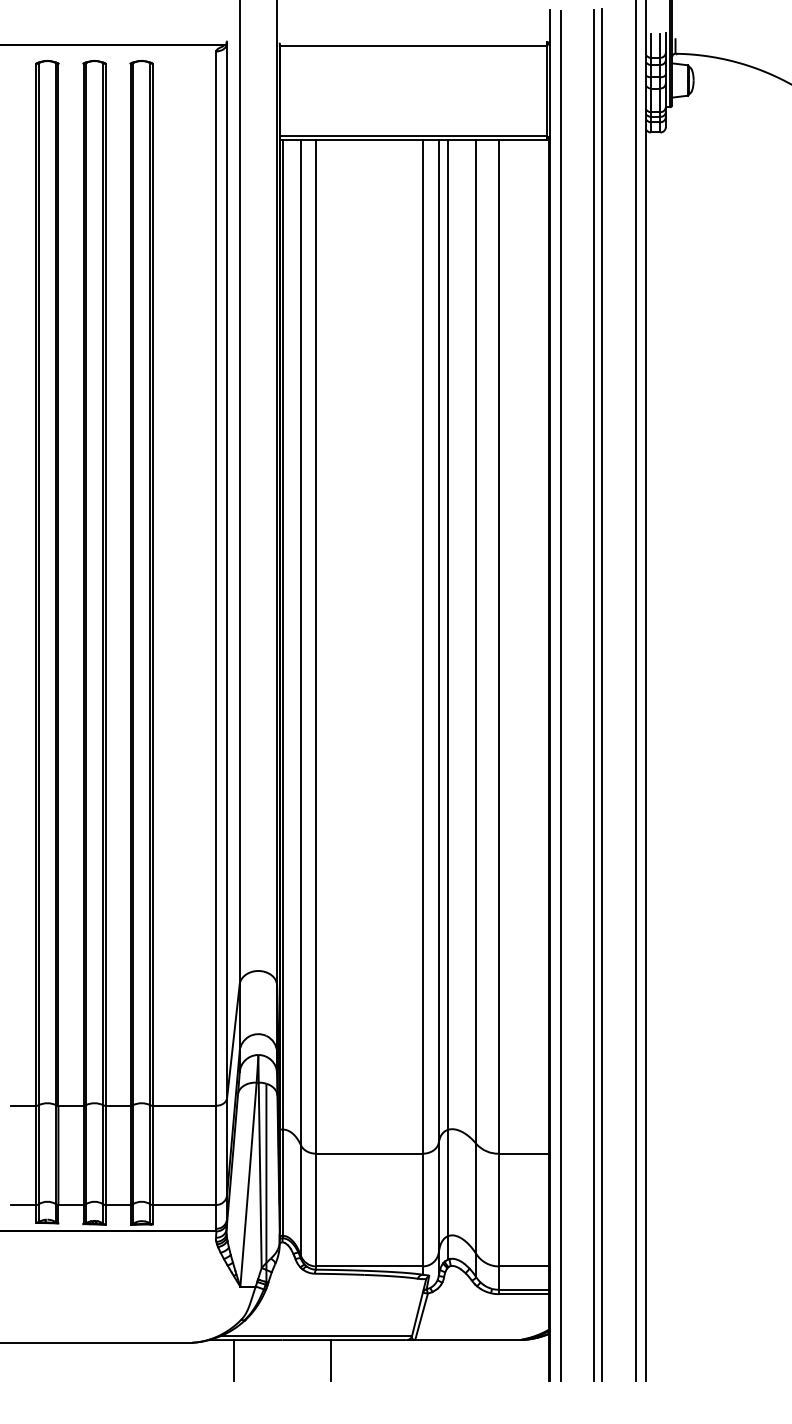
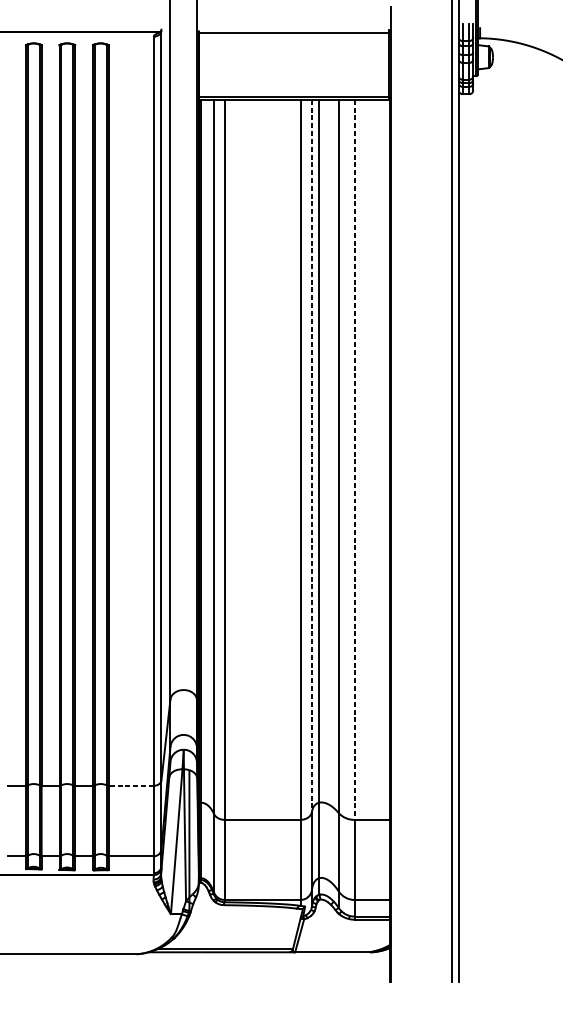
line: (438, 642) -> (311, 456), solid -> dashed
line: (498, 647) -> (354, 460), solid -> dashed
line: (560, 695) -> (398, 494), removed
line: (593, 695) -> (421, 494), removed
line: (602, 695) -> (428, 494), removed
line: (184, 1105) -> (131, 785), solid -> dashed
line: (234, 1360) -> (166, 966), removed
line: (330, 1360) -> (234, 966), removed

